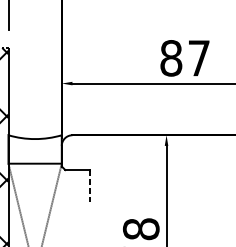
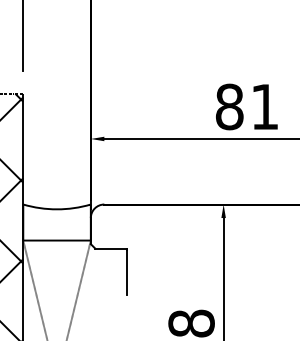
text: (199, 57) -> (265, 106), 87 -> 81
line: (89, 188) -> (126, 272), dashed -> solid

